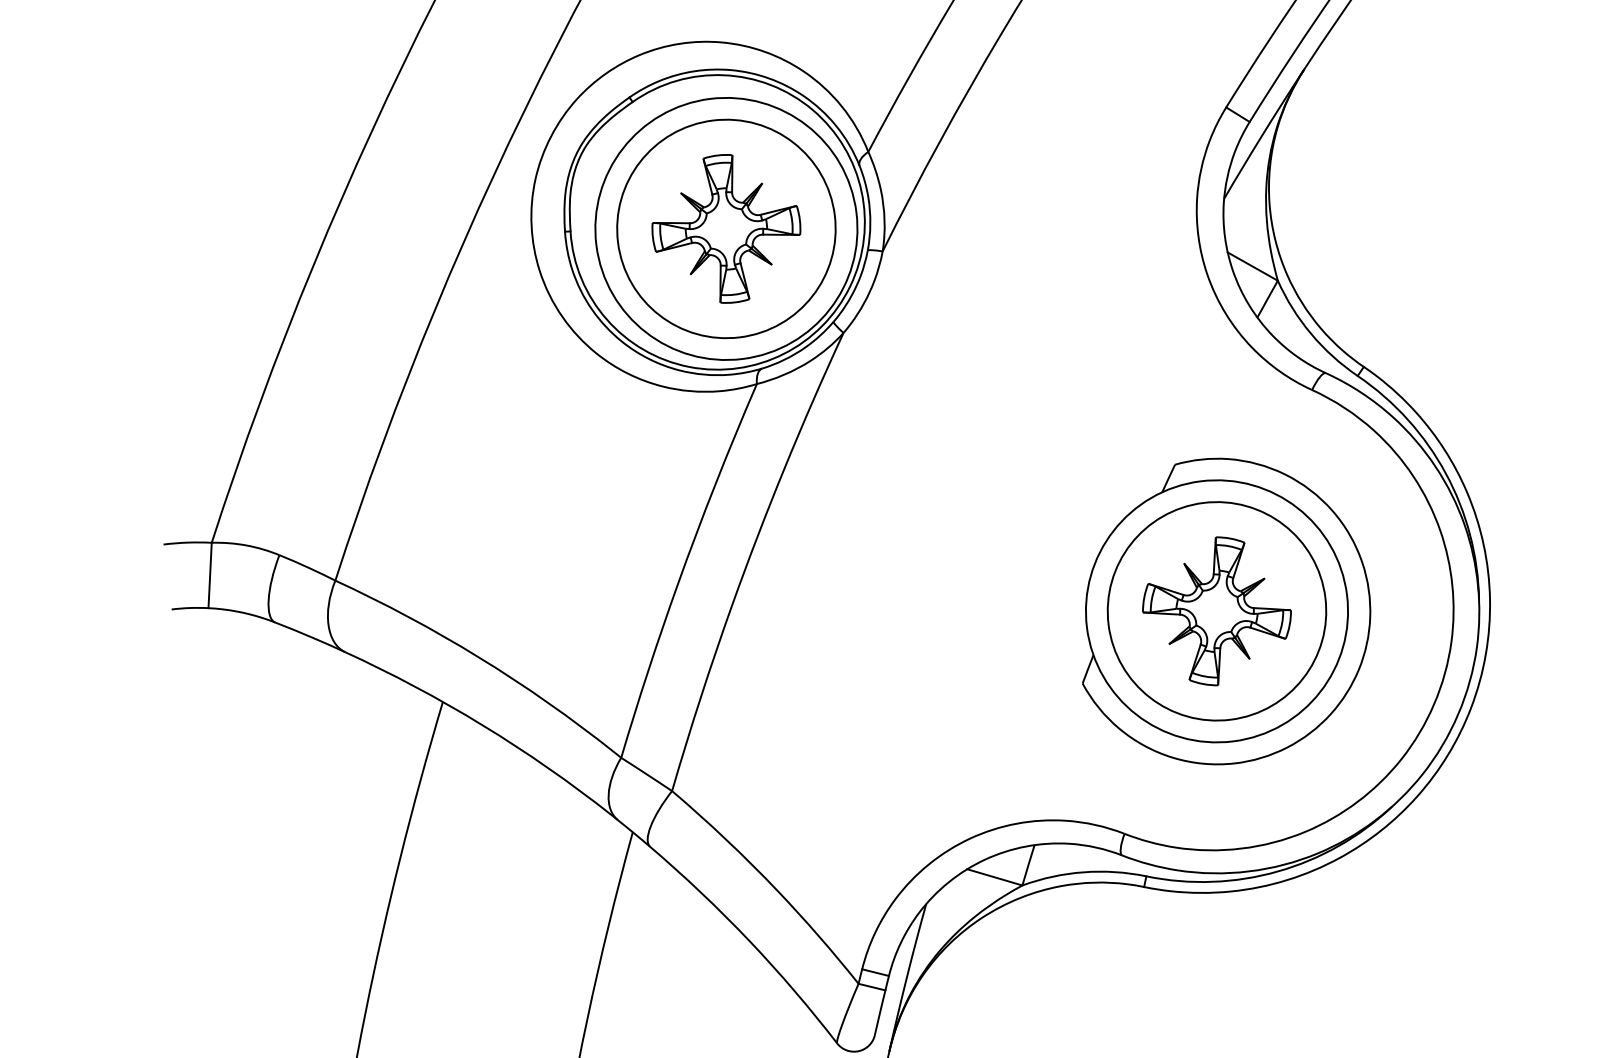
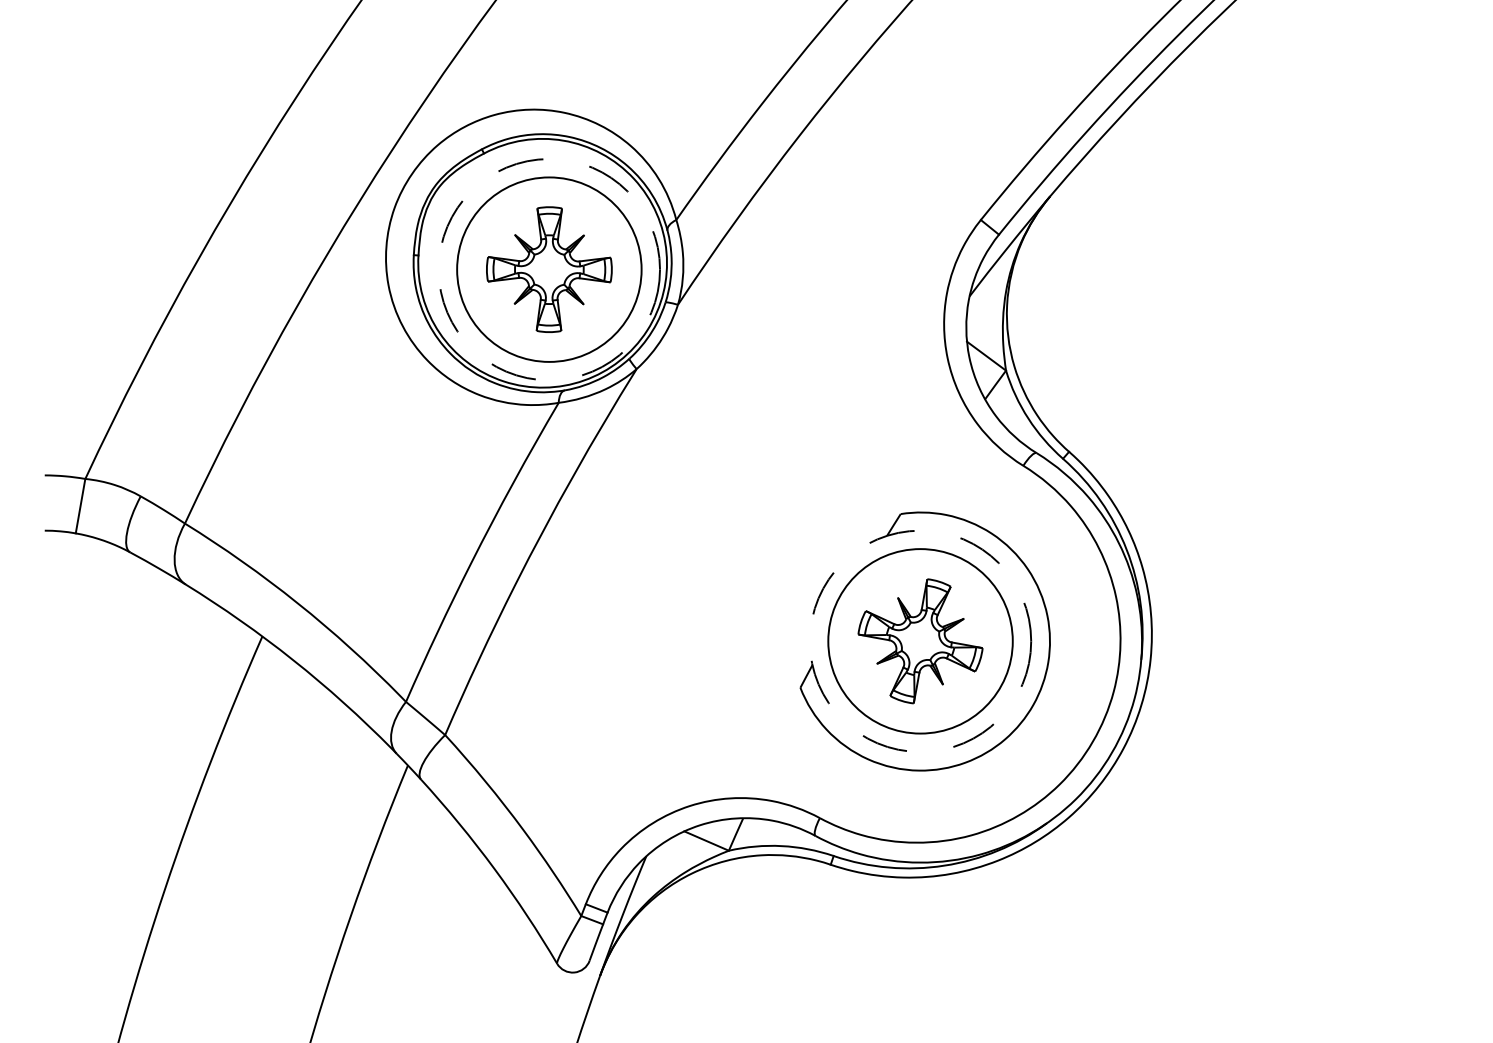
circle: (726, 228) -> (549, 269), solid -> dashed
circle: (1216, 610) -> (920, 640), solid -> dashed

